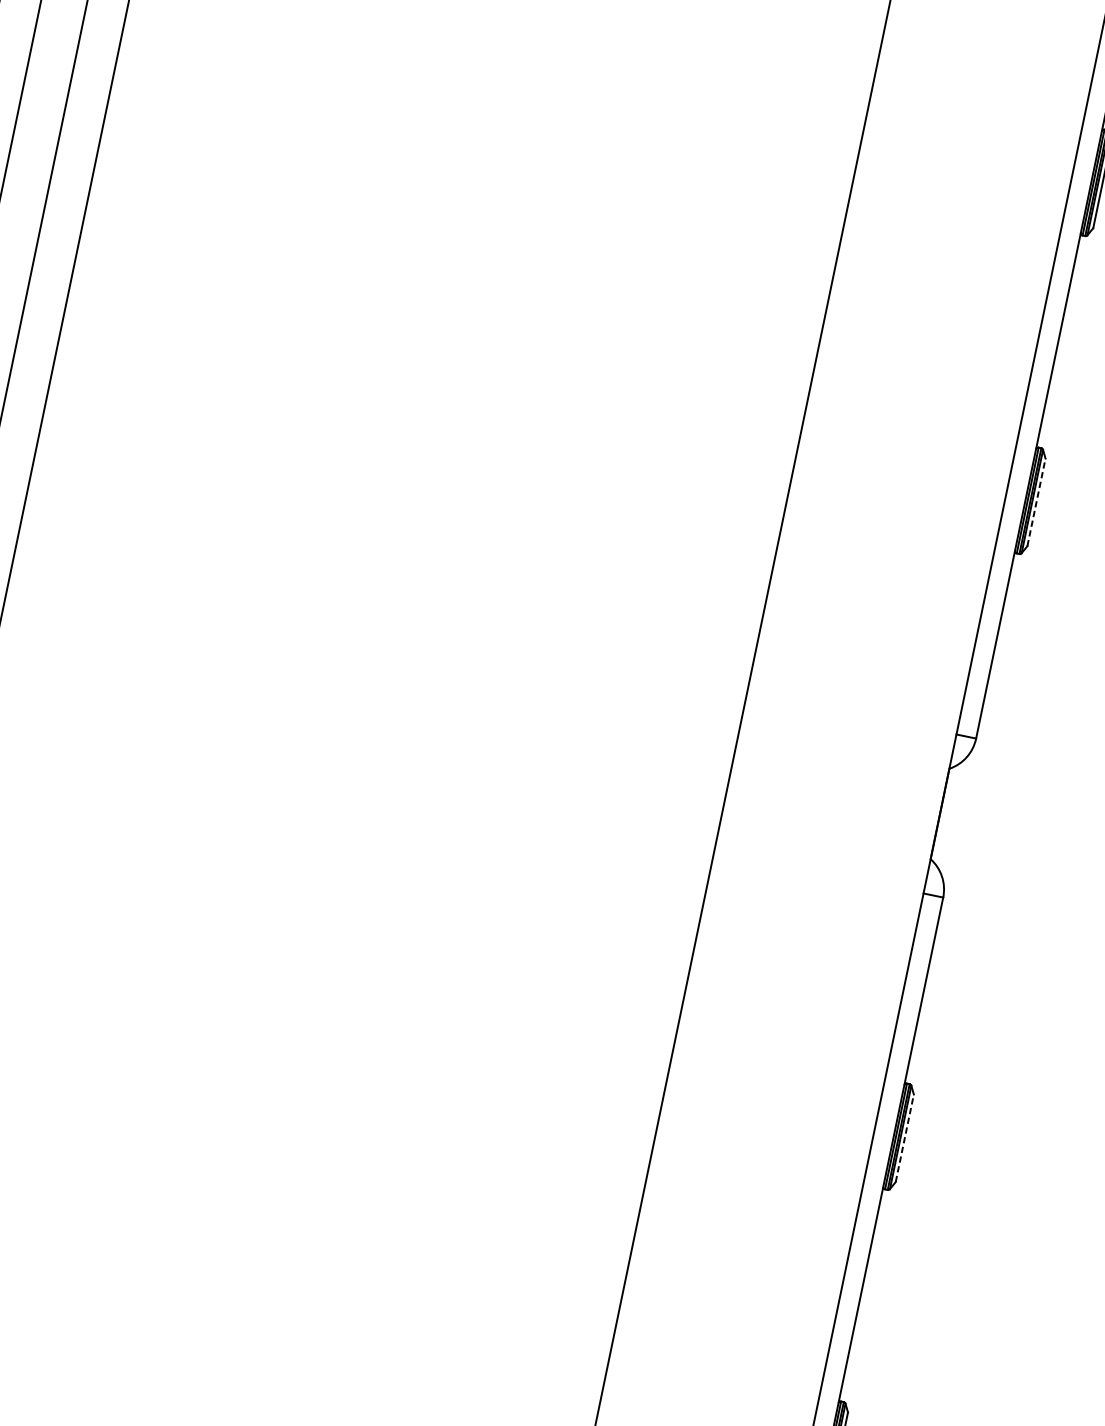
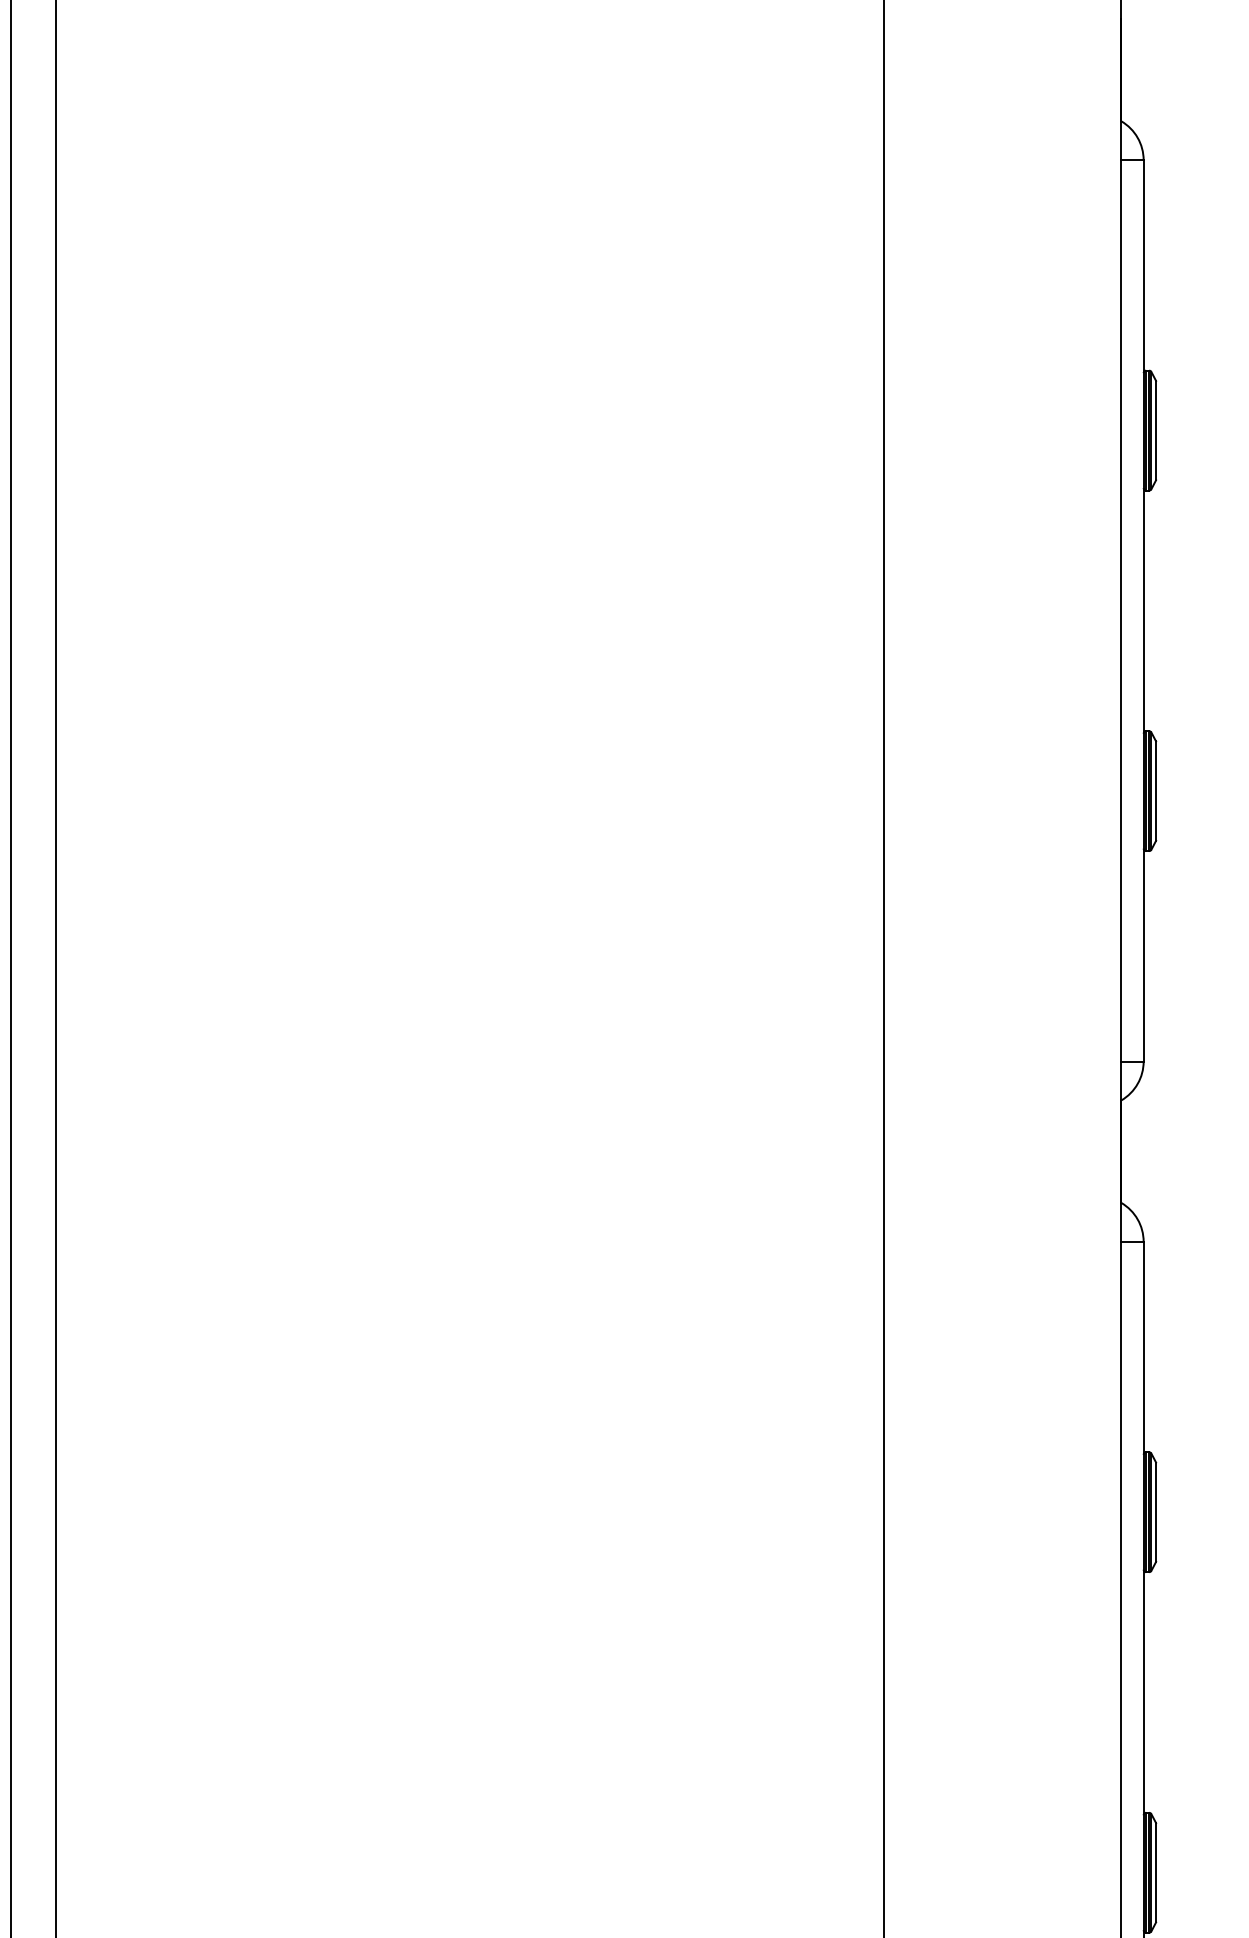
line: (1036, 502) -> (1156, 791), dashed -> solid
line: (905, 1138) -> (1156, 1512), dashed -> solid

